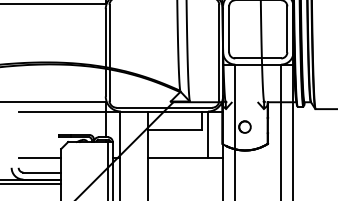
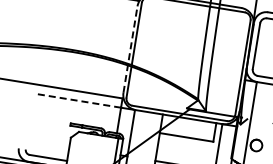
line: (105, 52) -> (130, 49), solid -> dashed
line: (61, 111) -> (77, 100), solid -> dashed
line: (39, 158) -> (47, 143), removed

